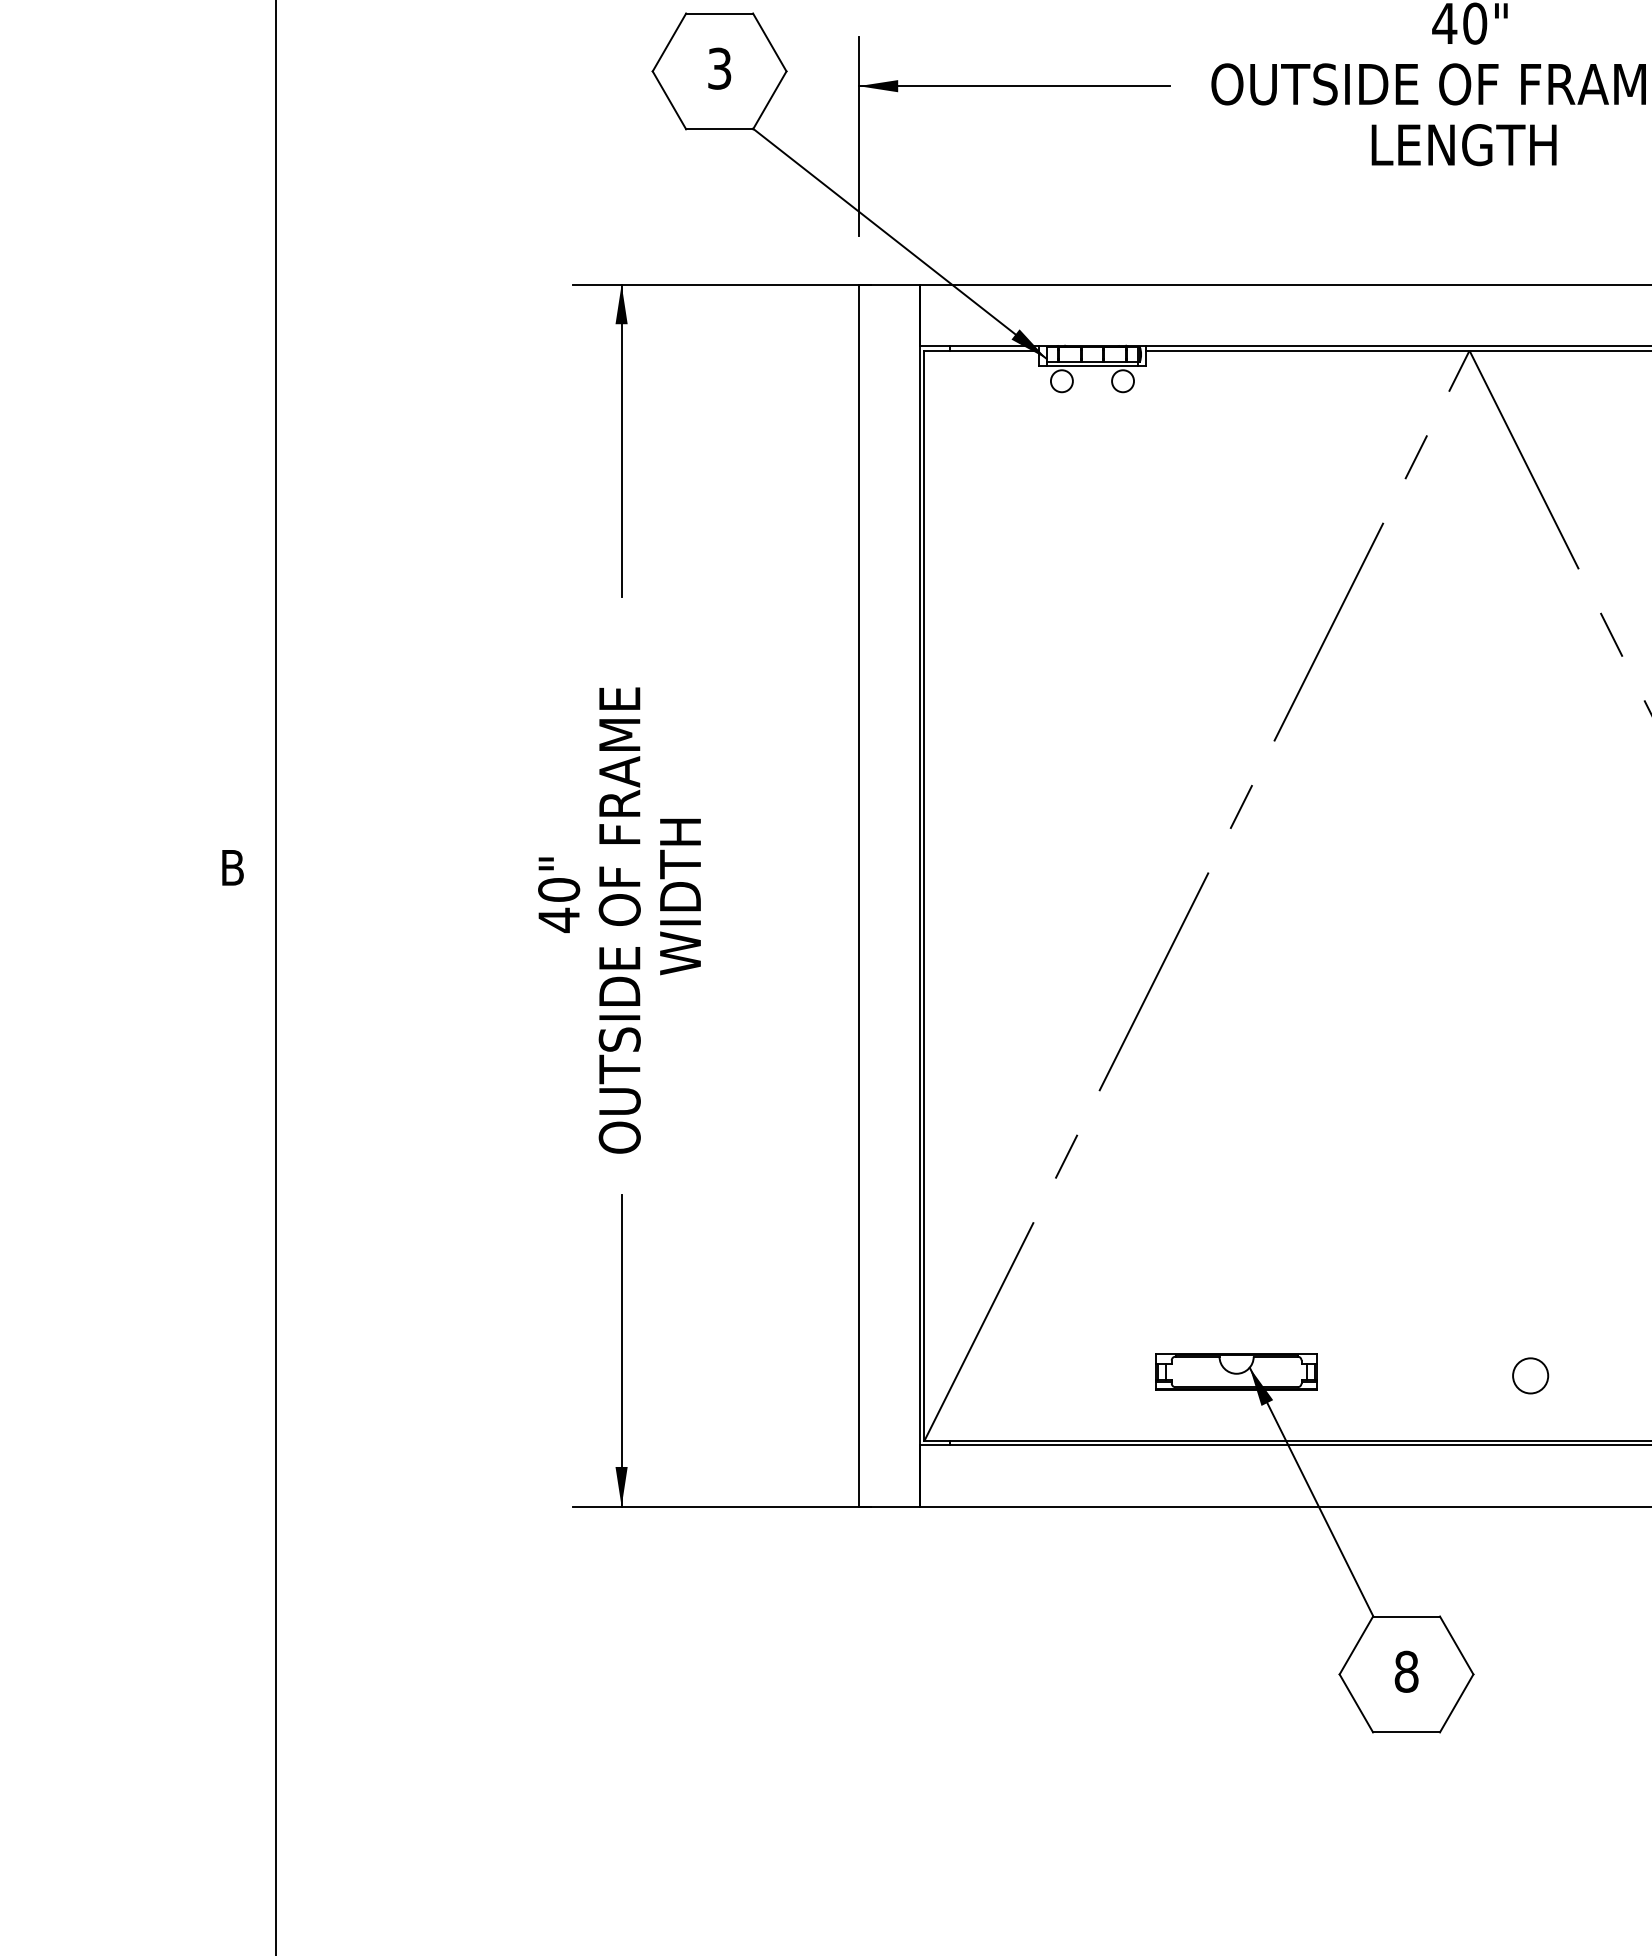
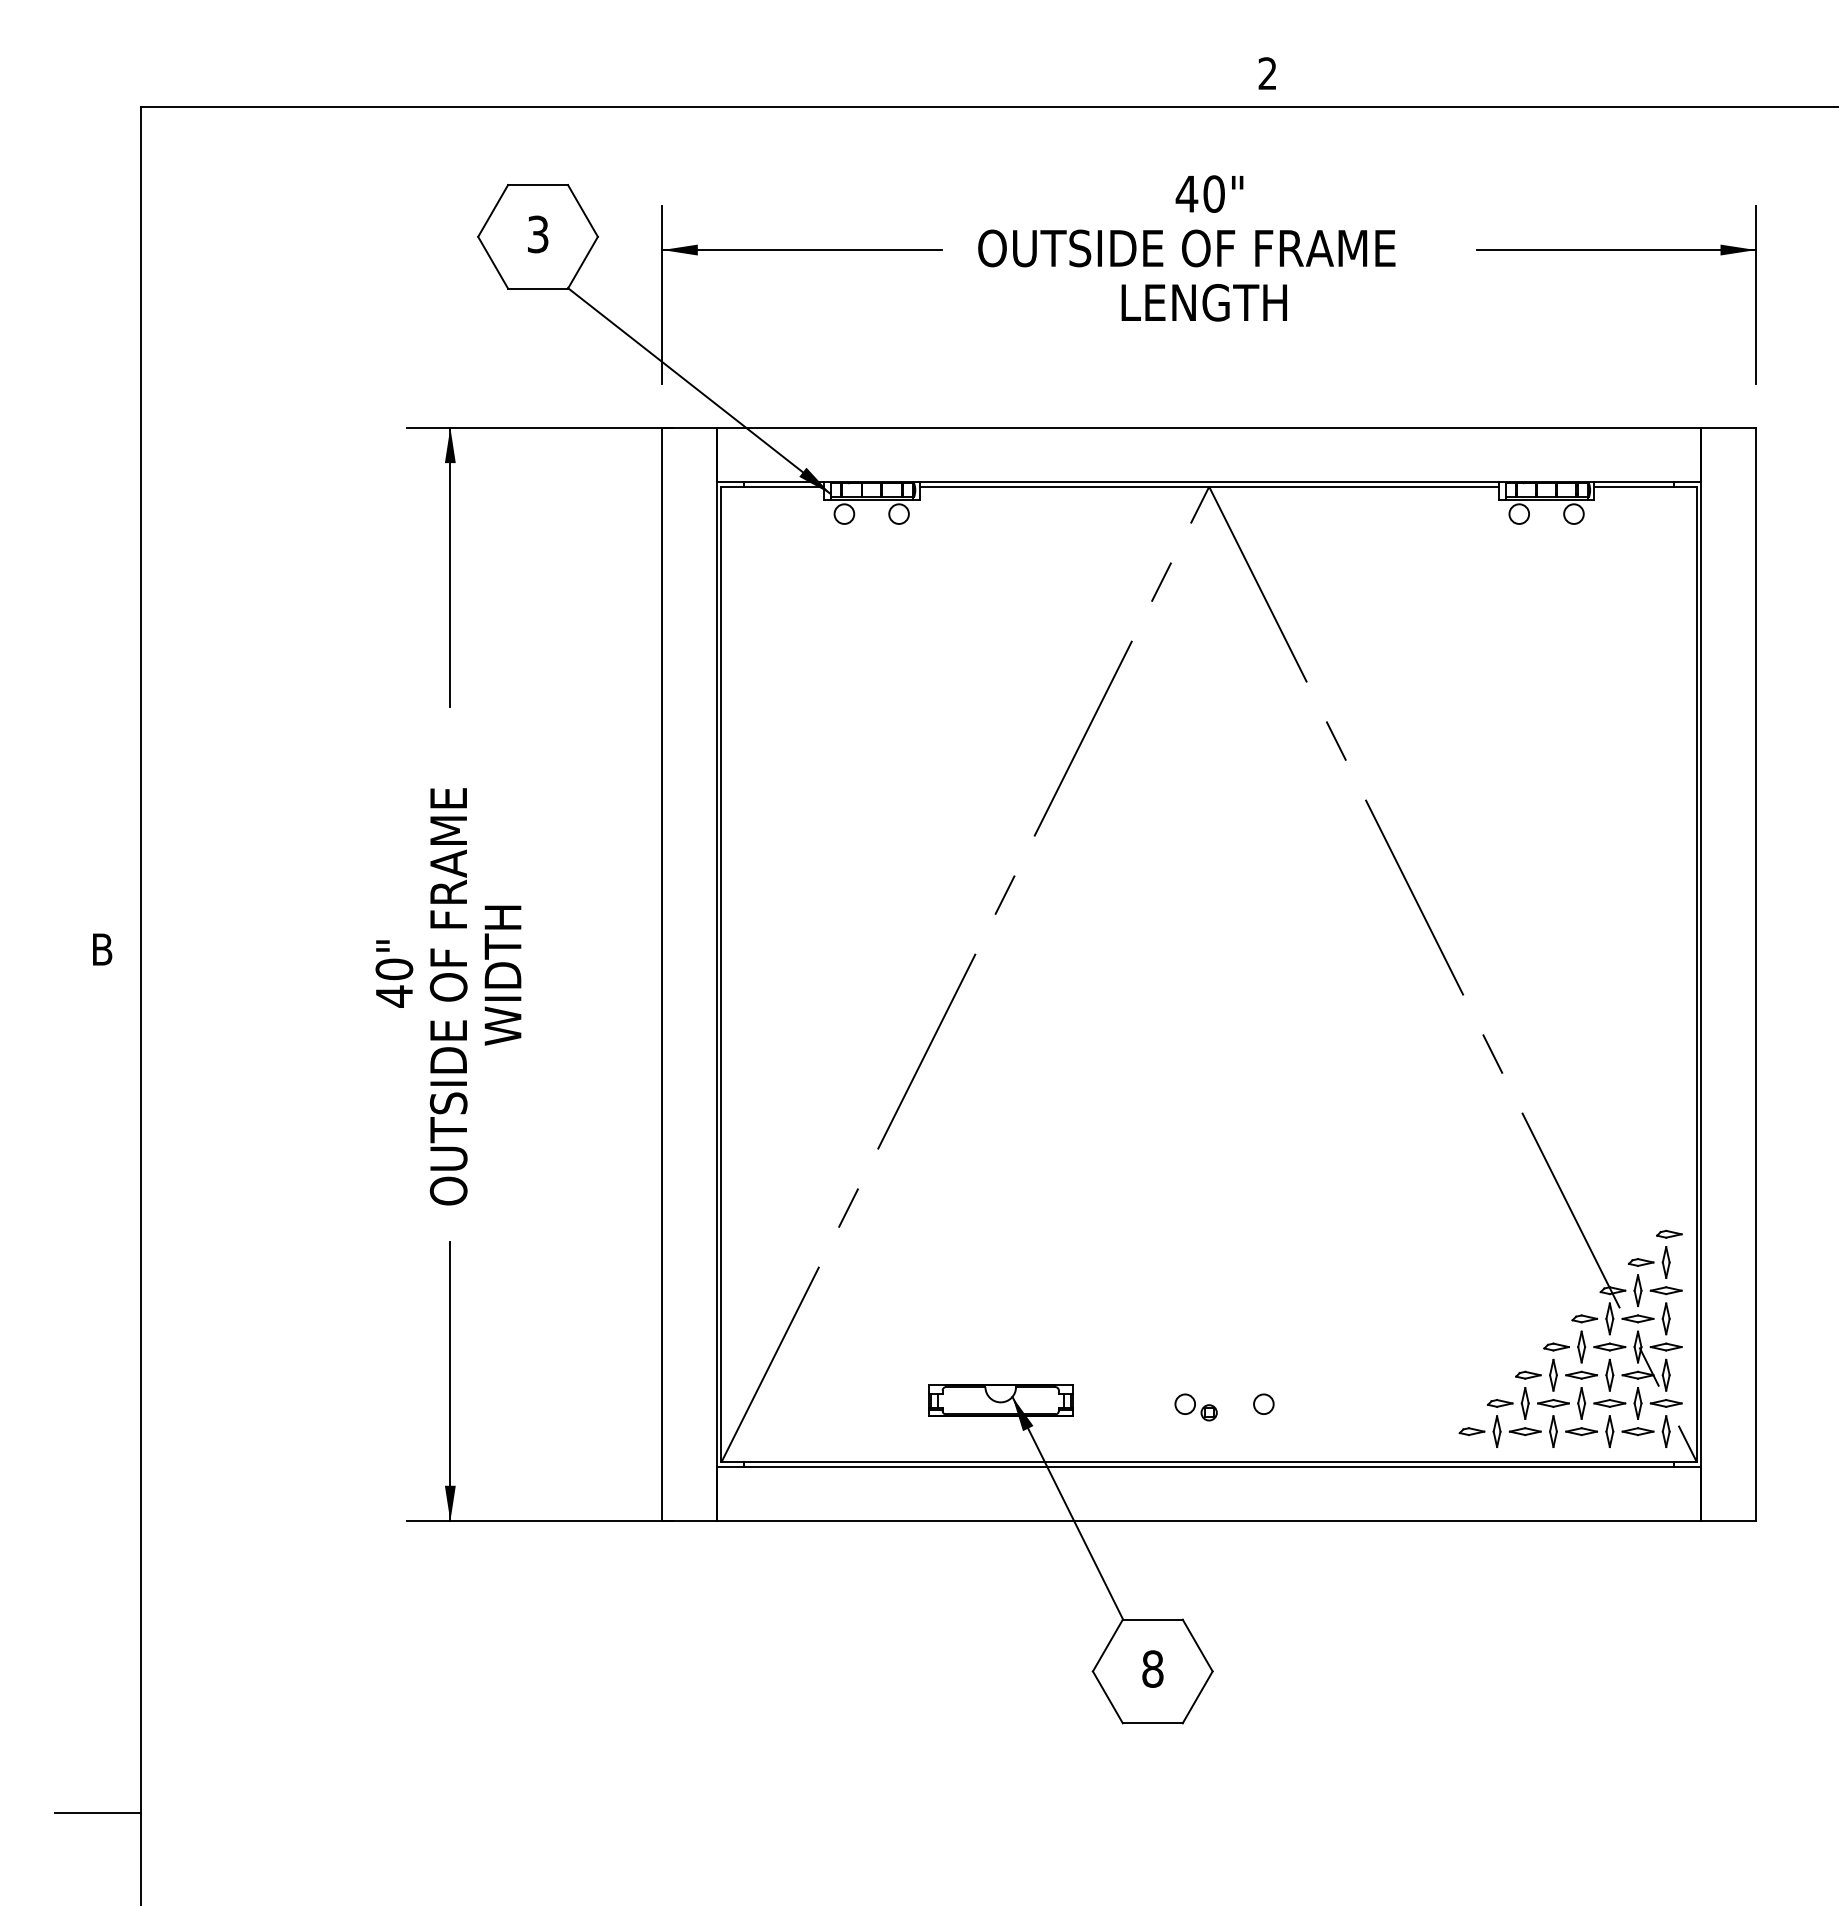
circle: (1530, 1376) -> (1263, 1404), size x0.62
part: (1454, 1379) -> (1195, 1407), added
line: (228, 1832) -> (98, 1812), added

